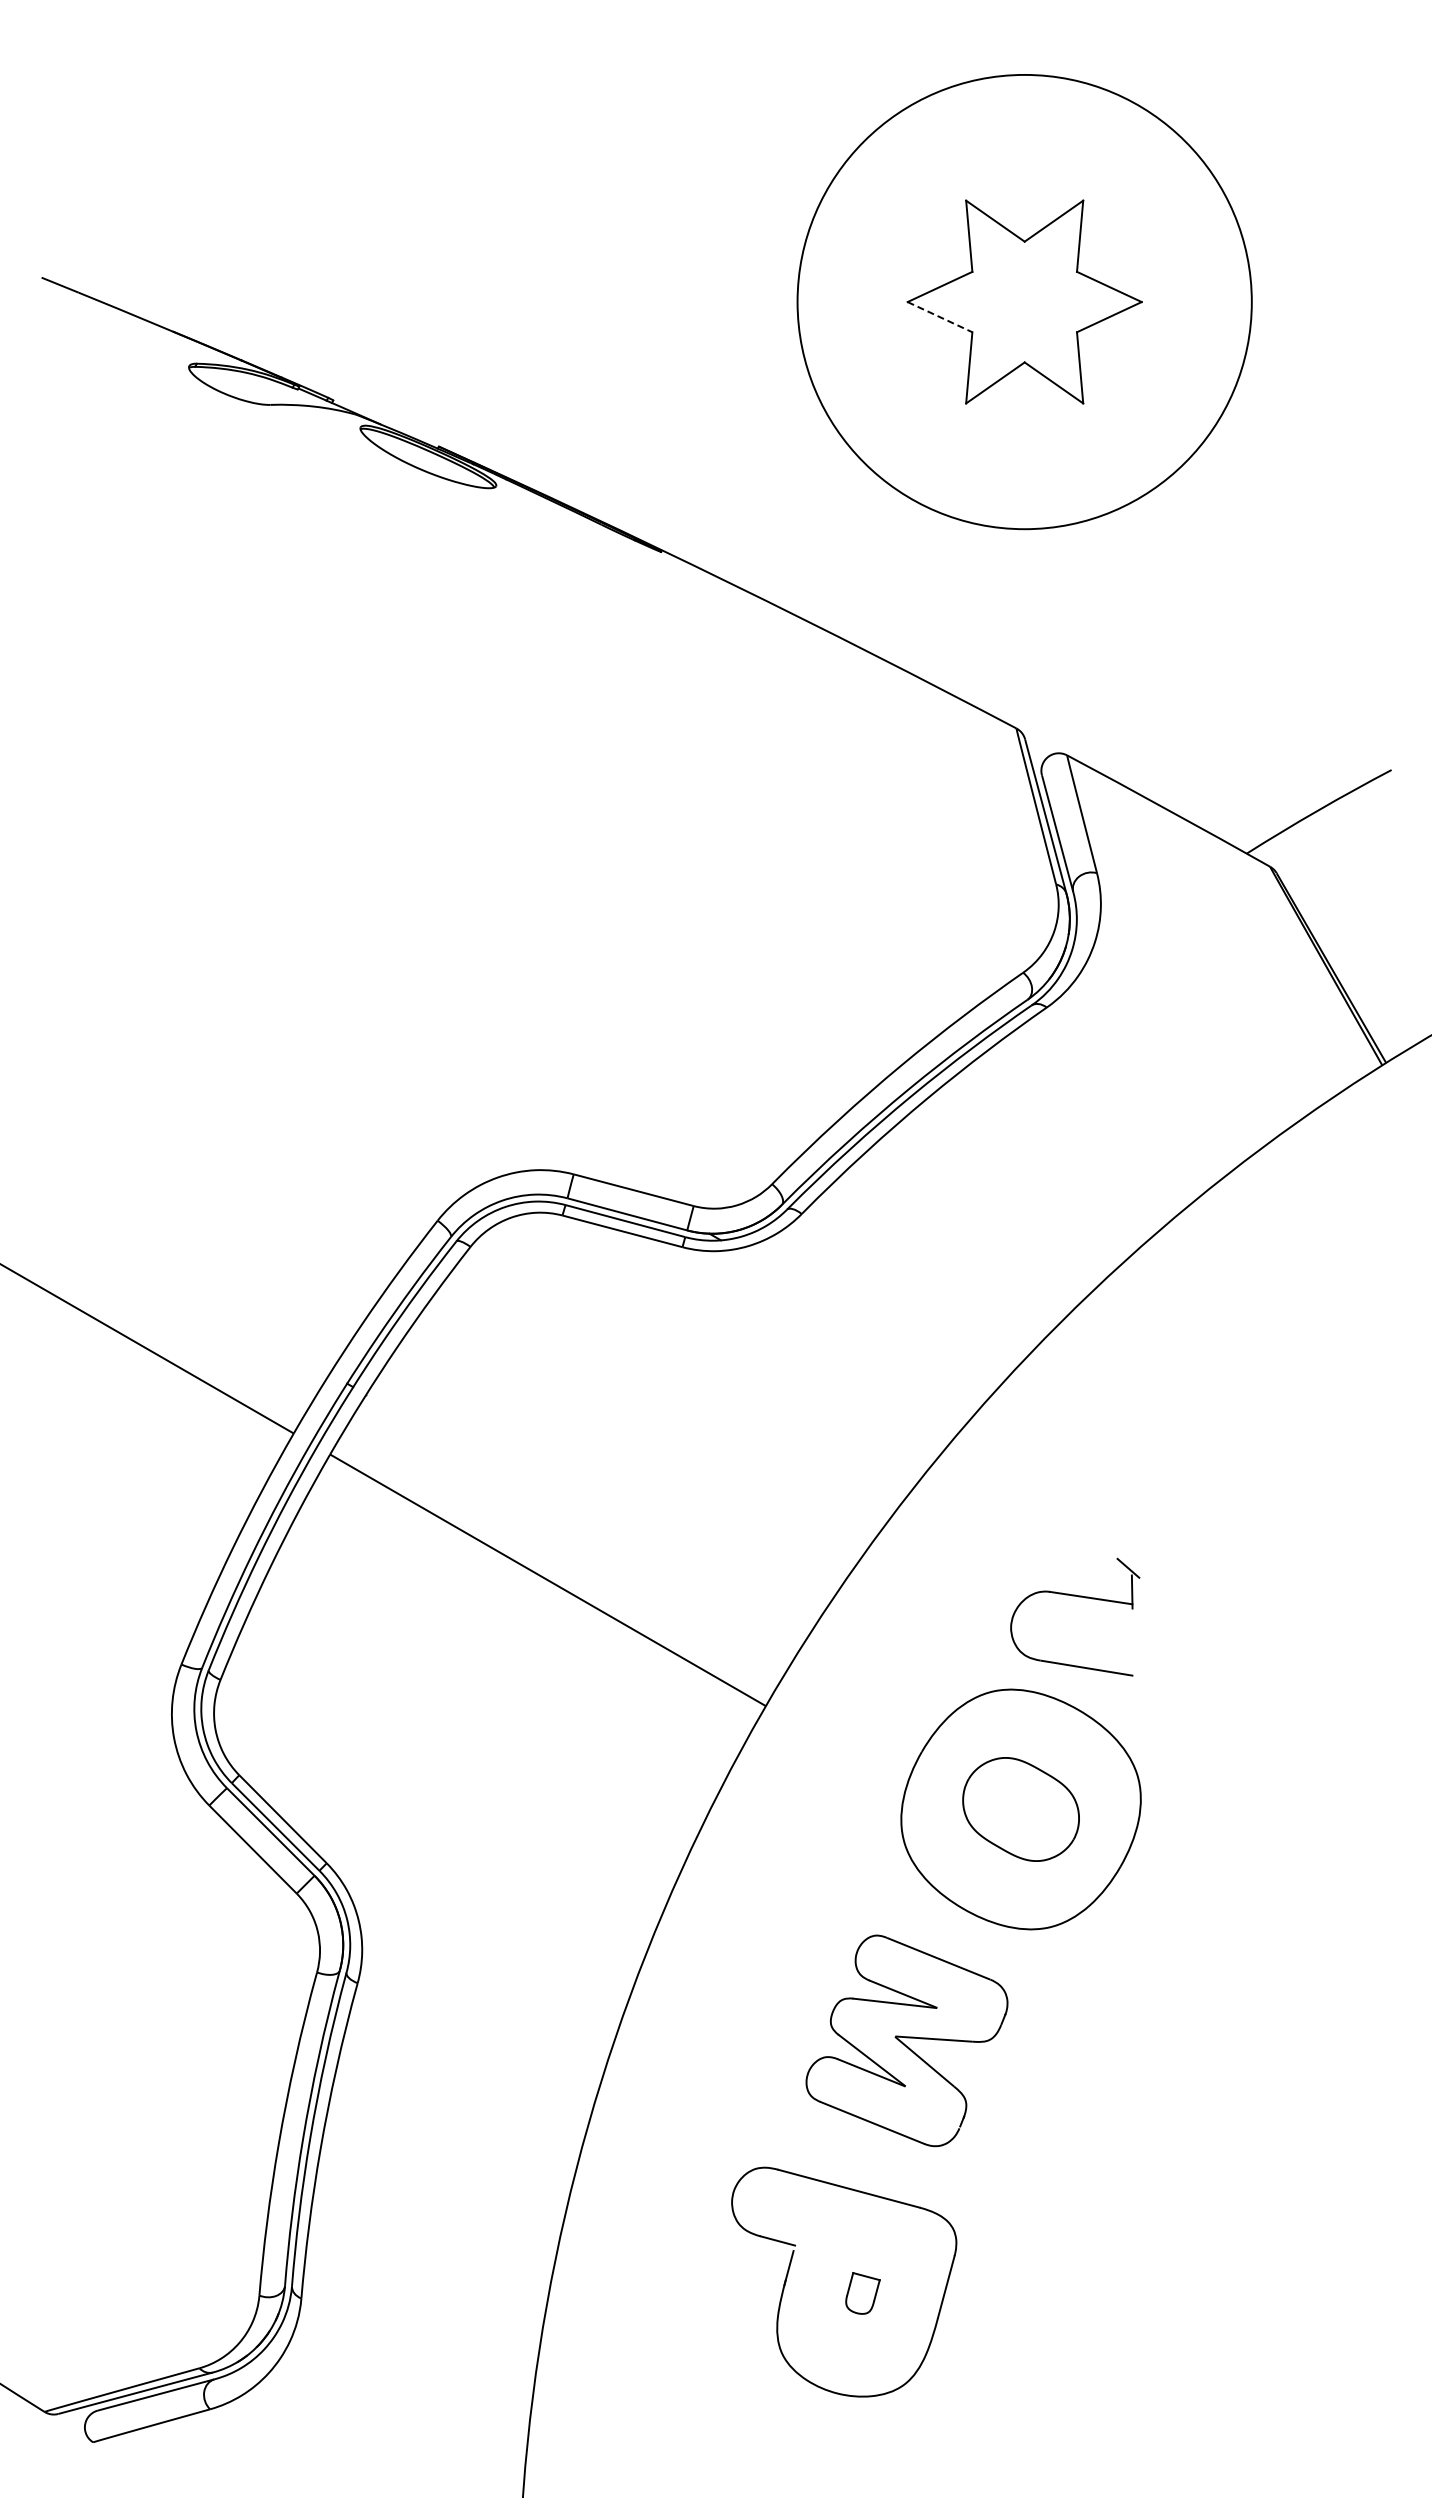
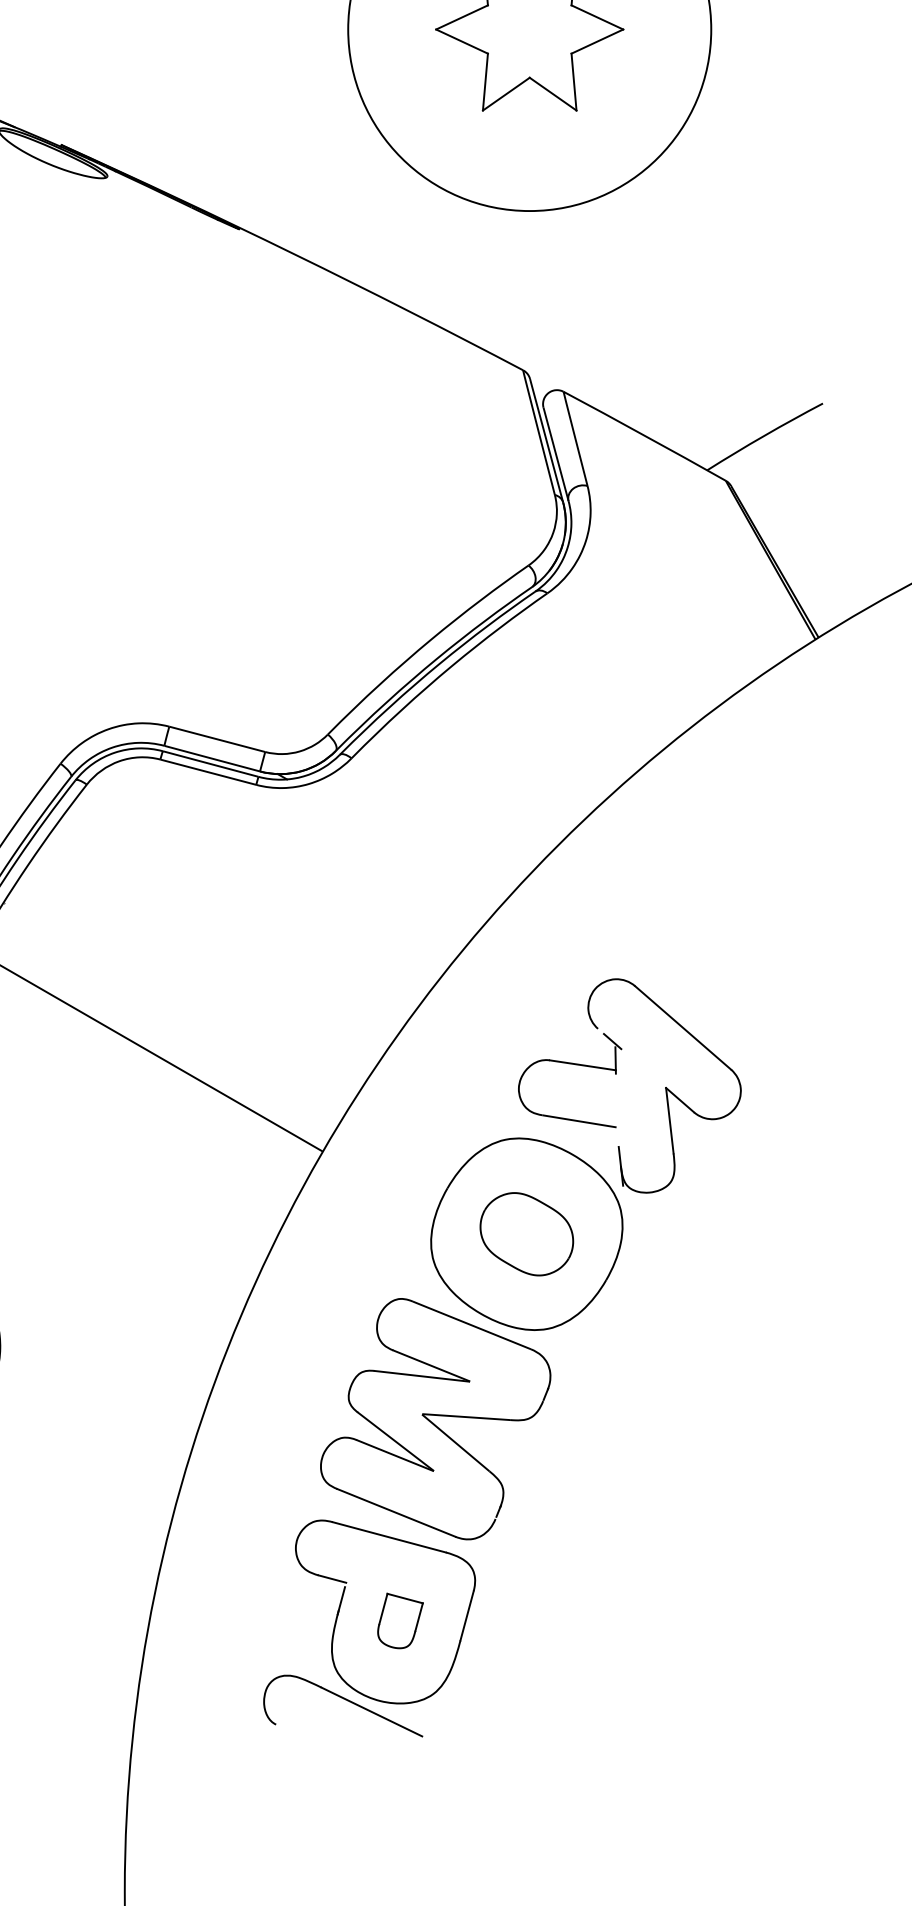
line: (940, 317) -> (462, 41), dashed -> solid
part: (1193, 1623) -> (664, 1085), added
part: (906, 2040) -> (435, 1418), size x1.43
part: (862, 2293) -> (400, 1621), size x1.67
part: (794, 2392) -> (345, 1700), added

